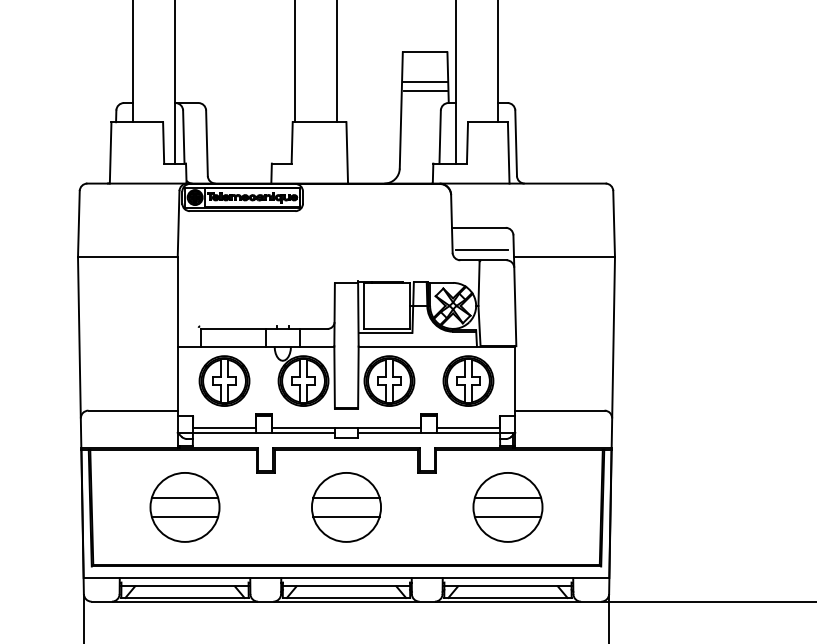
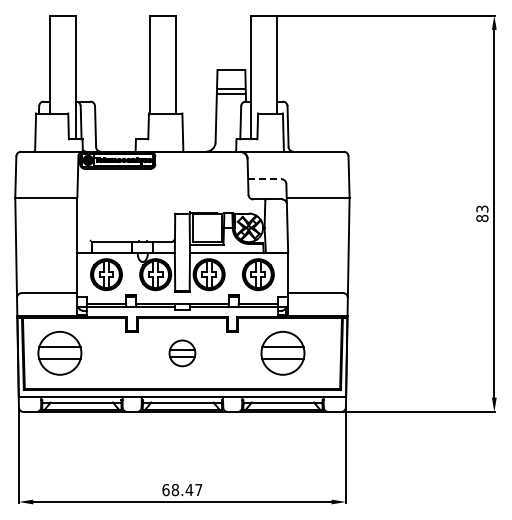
line: (478, 228) -> (264, 179), solid -> dashed
line: (481, 250) -> (266, 193), removed
part: (184, 507) -> (59, 353), moved
part: (346, 507) -> (182, 353), size x0.6

